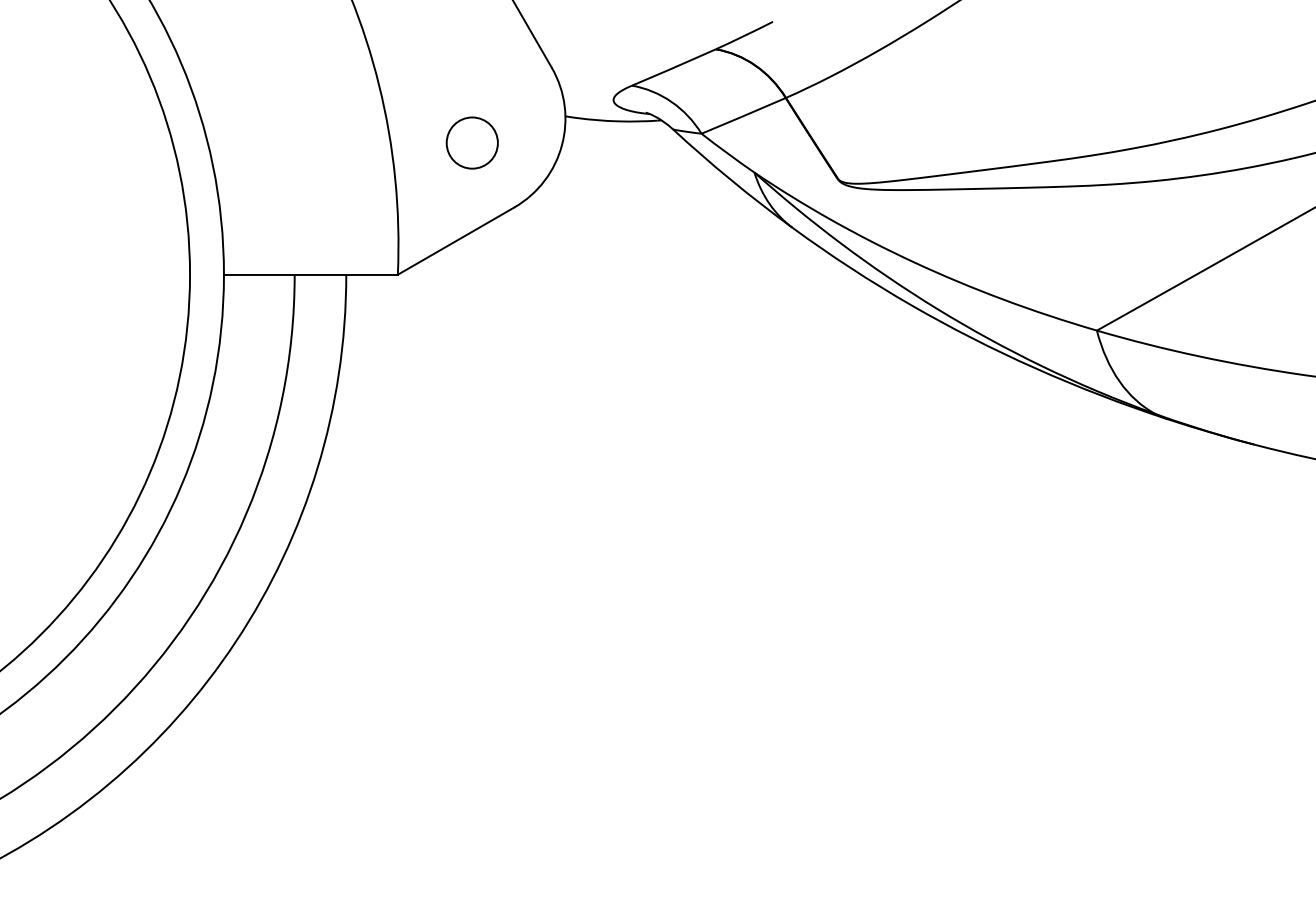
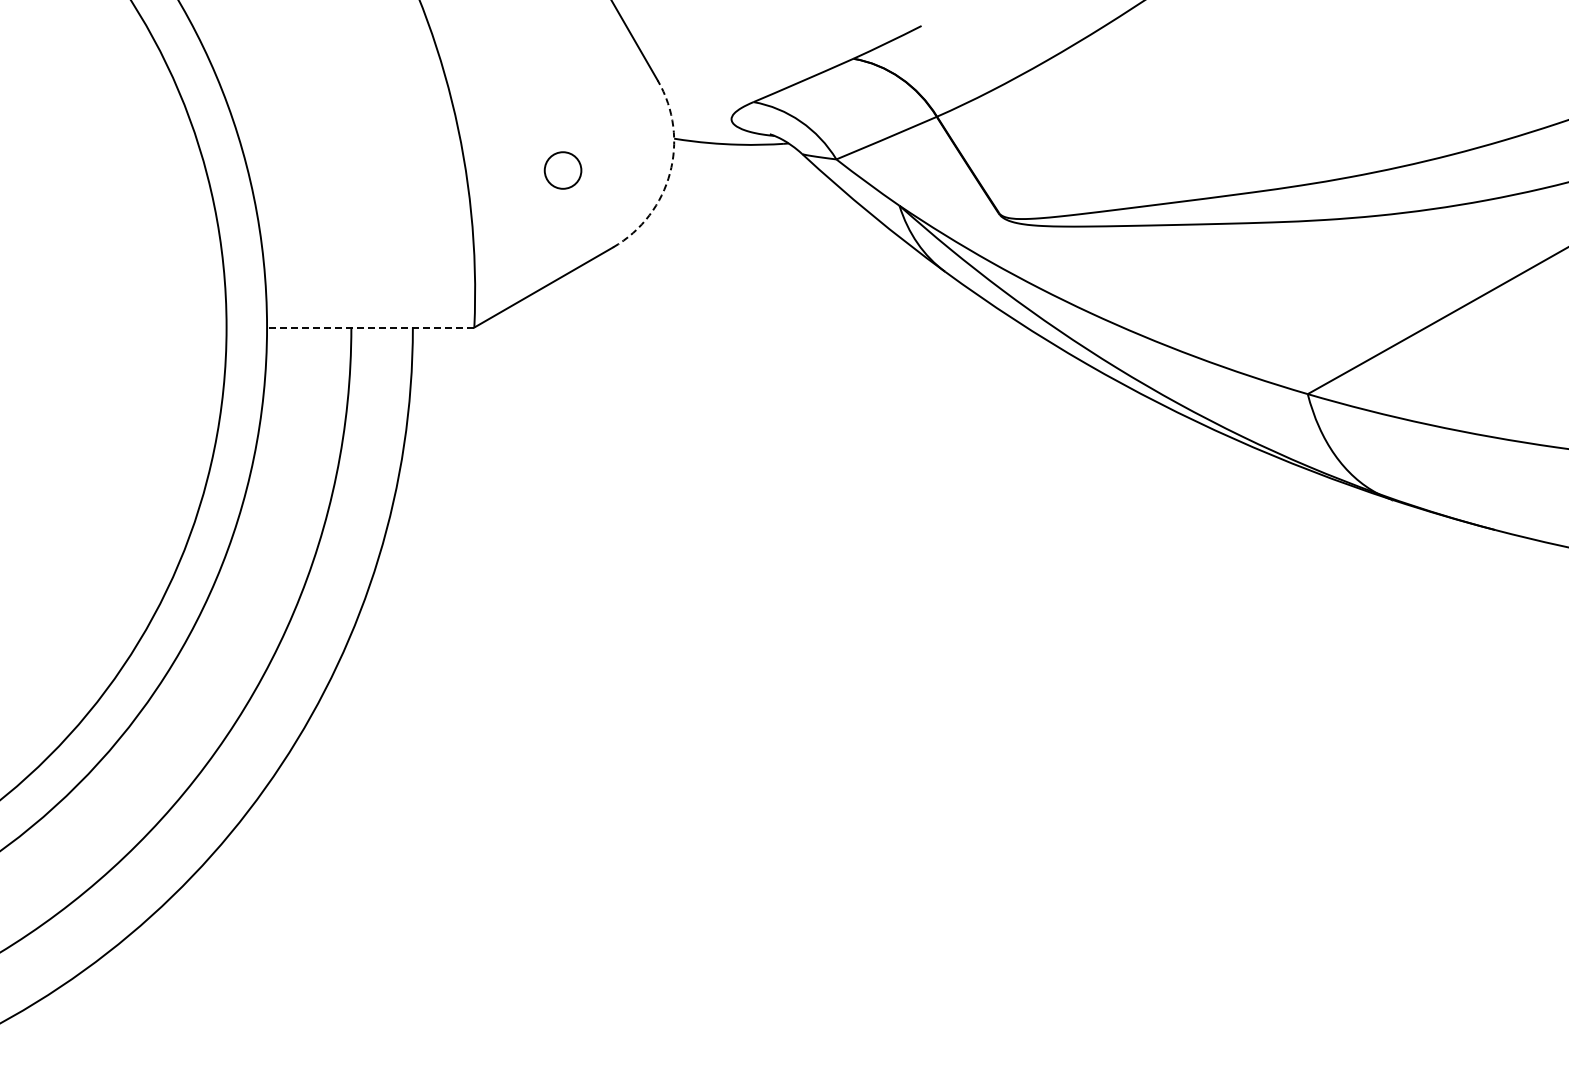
circle: (471, 143) -> (562, 170), size x0.6
arc: (562, 145) -> (670, 173), solid -> dashed
line: (311, 274) -> (371, 327), solid -> dashed

